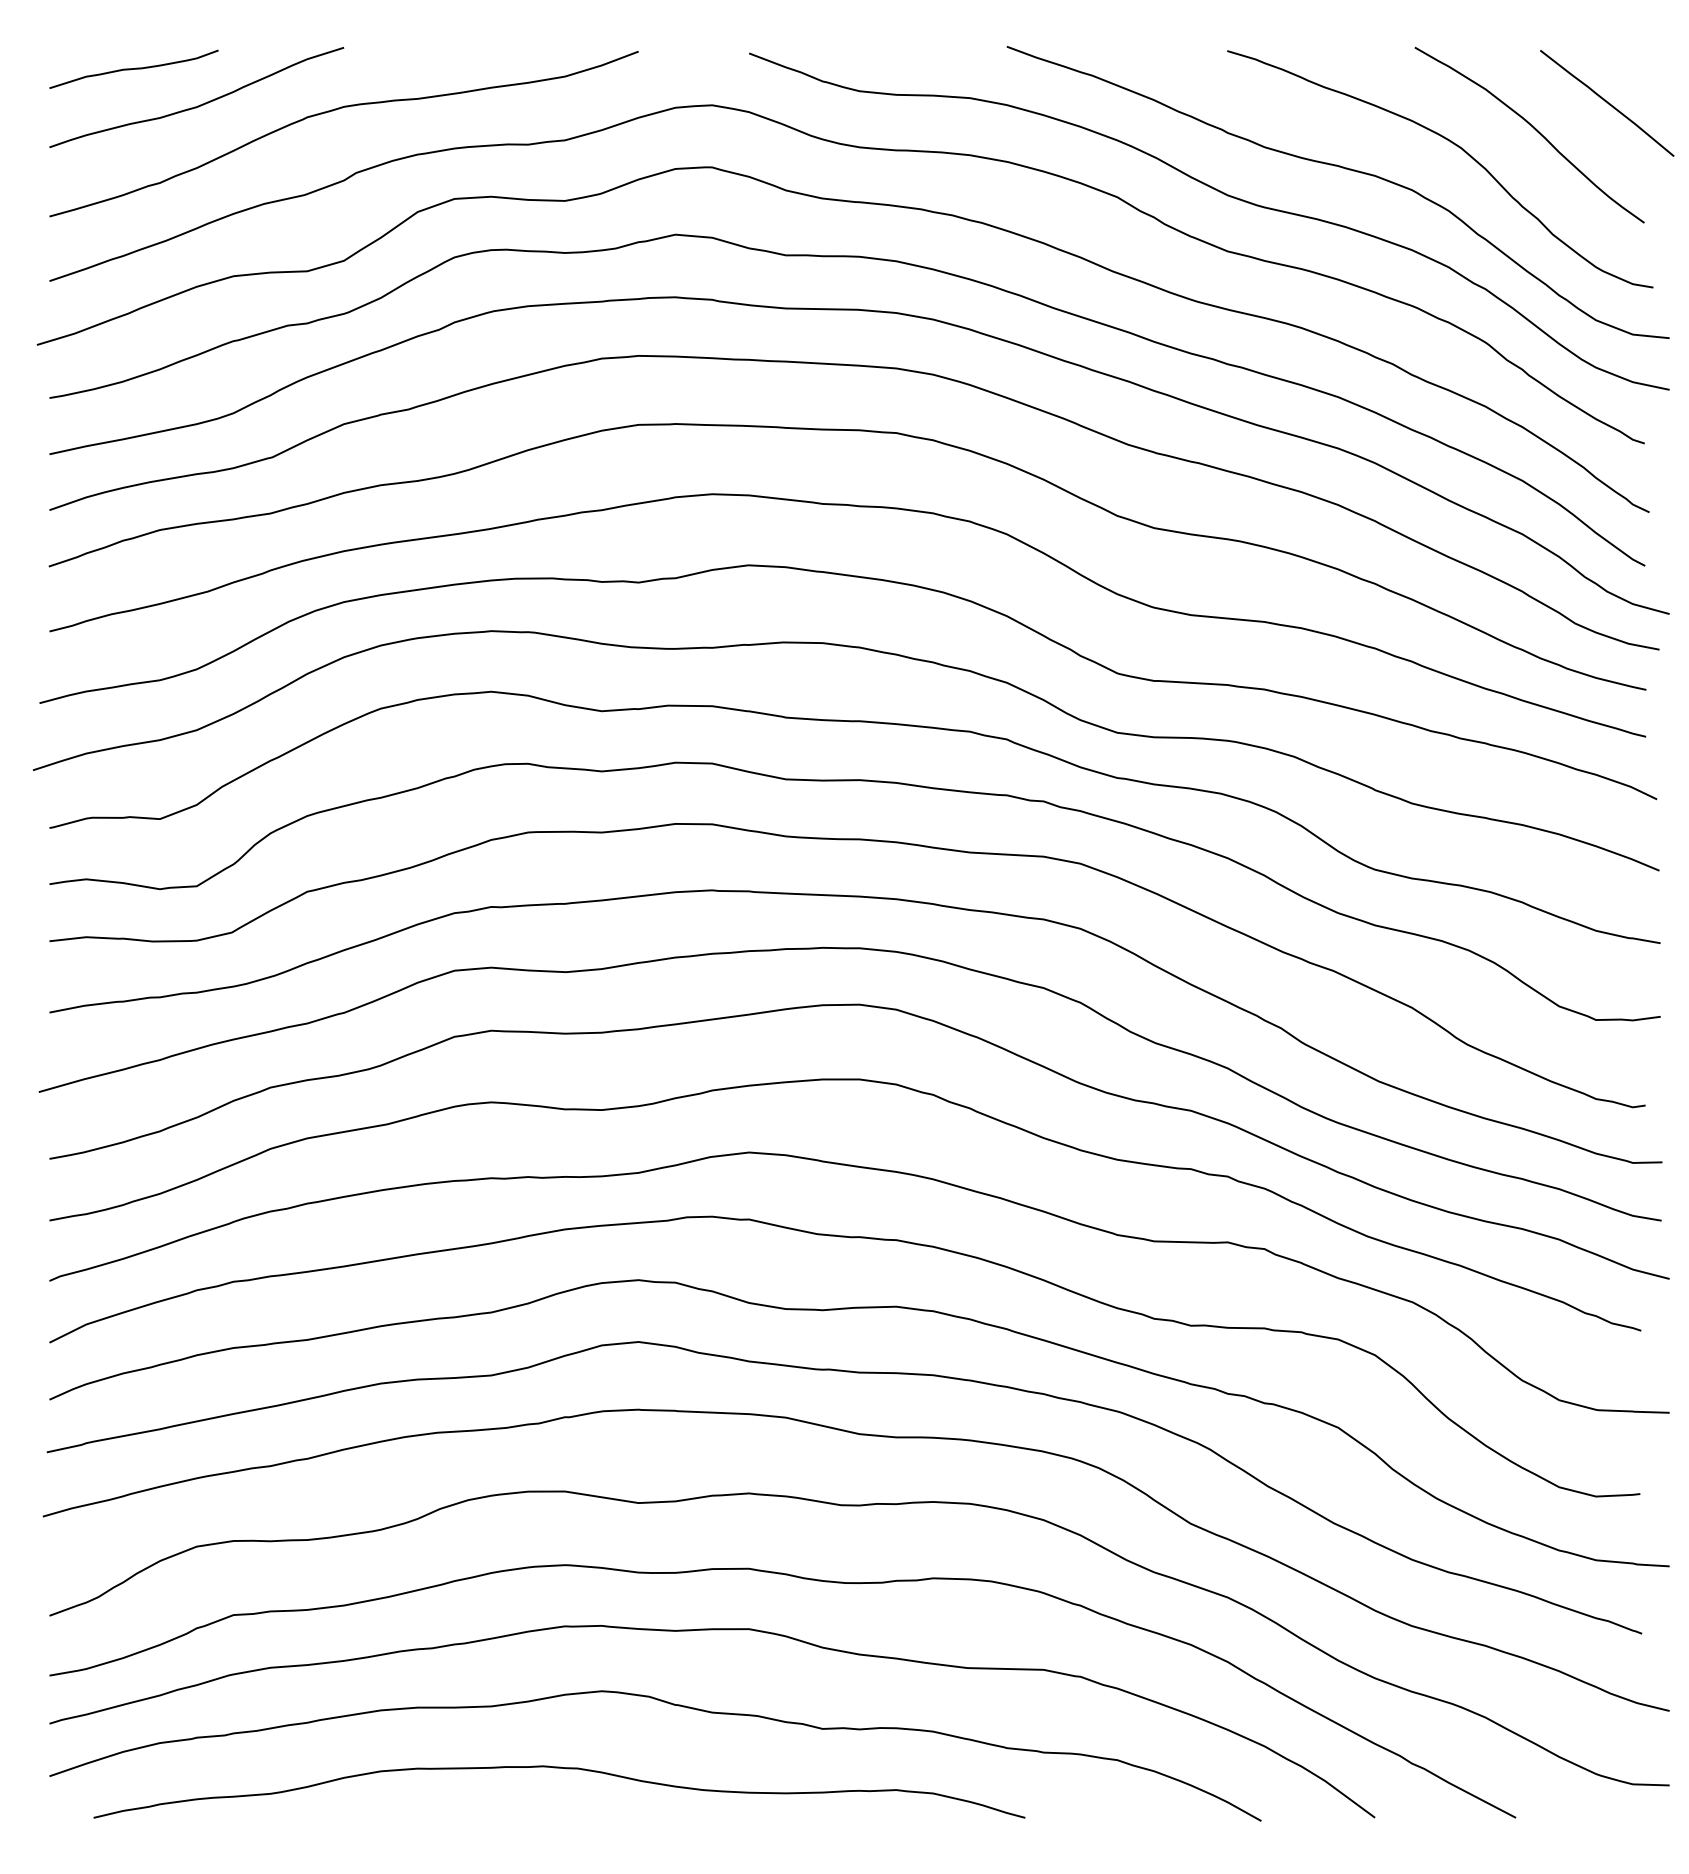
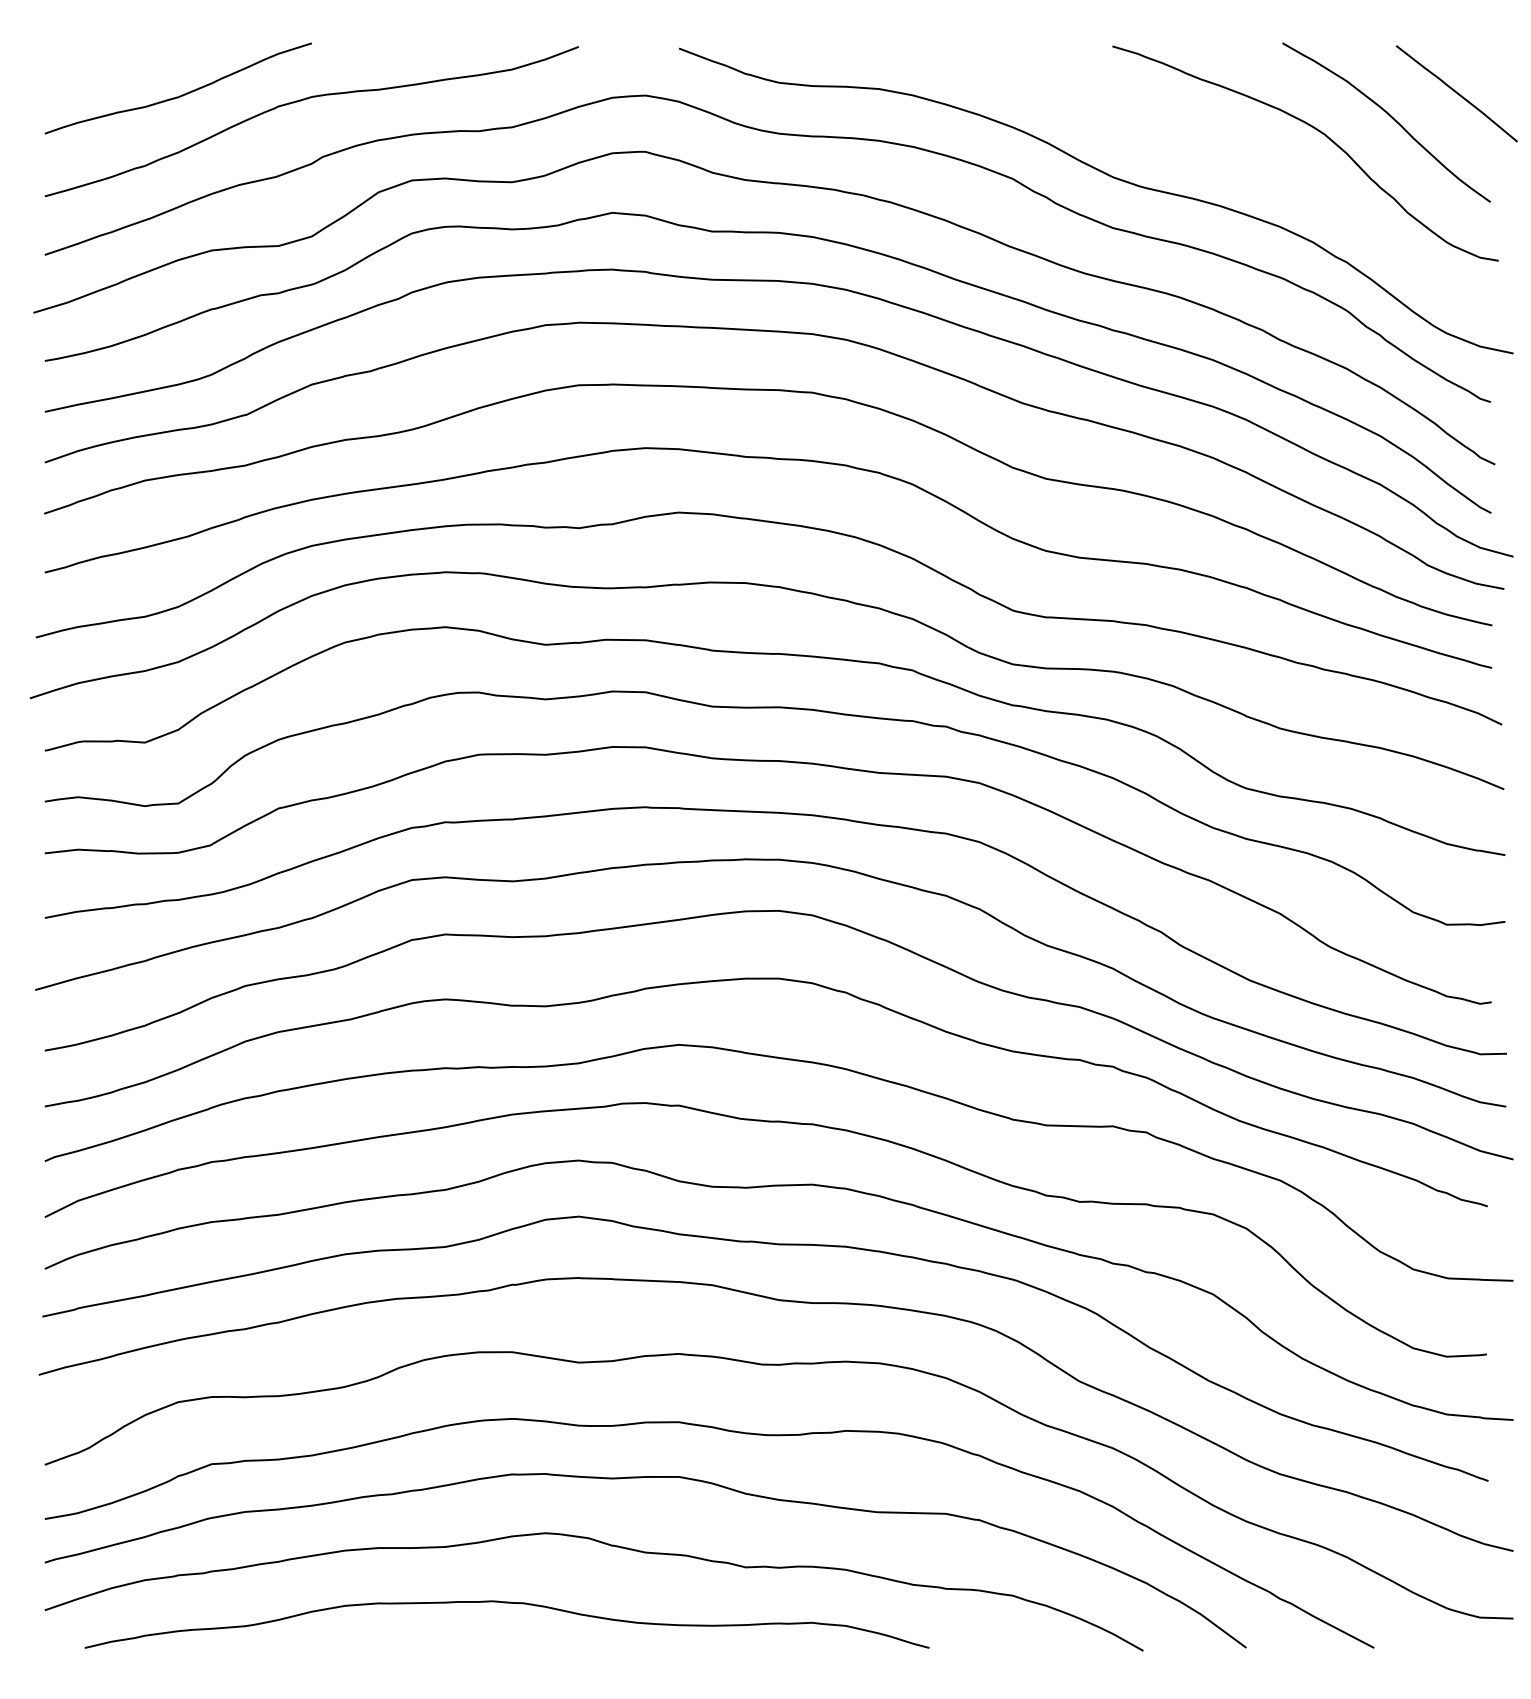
curve: (133, 68) -> (120, 62), removed
curve: (1345, 169) -> (1219, 153), removed

